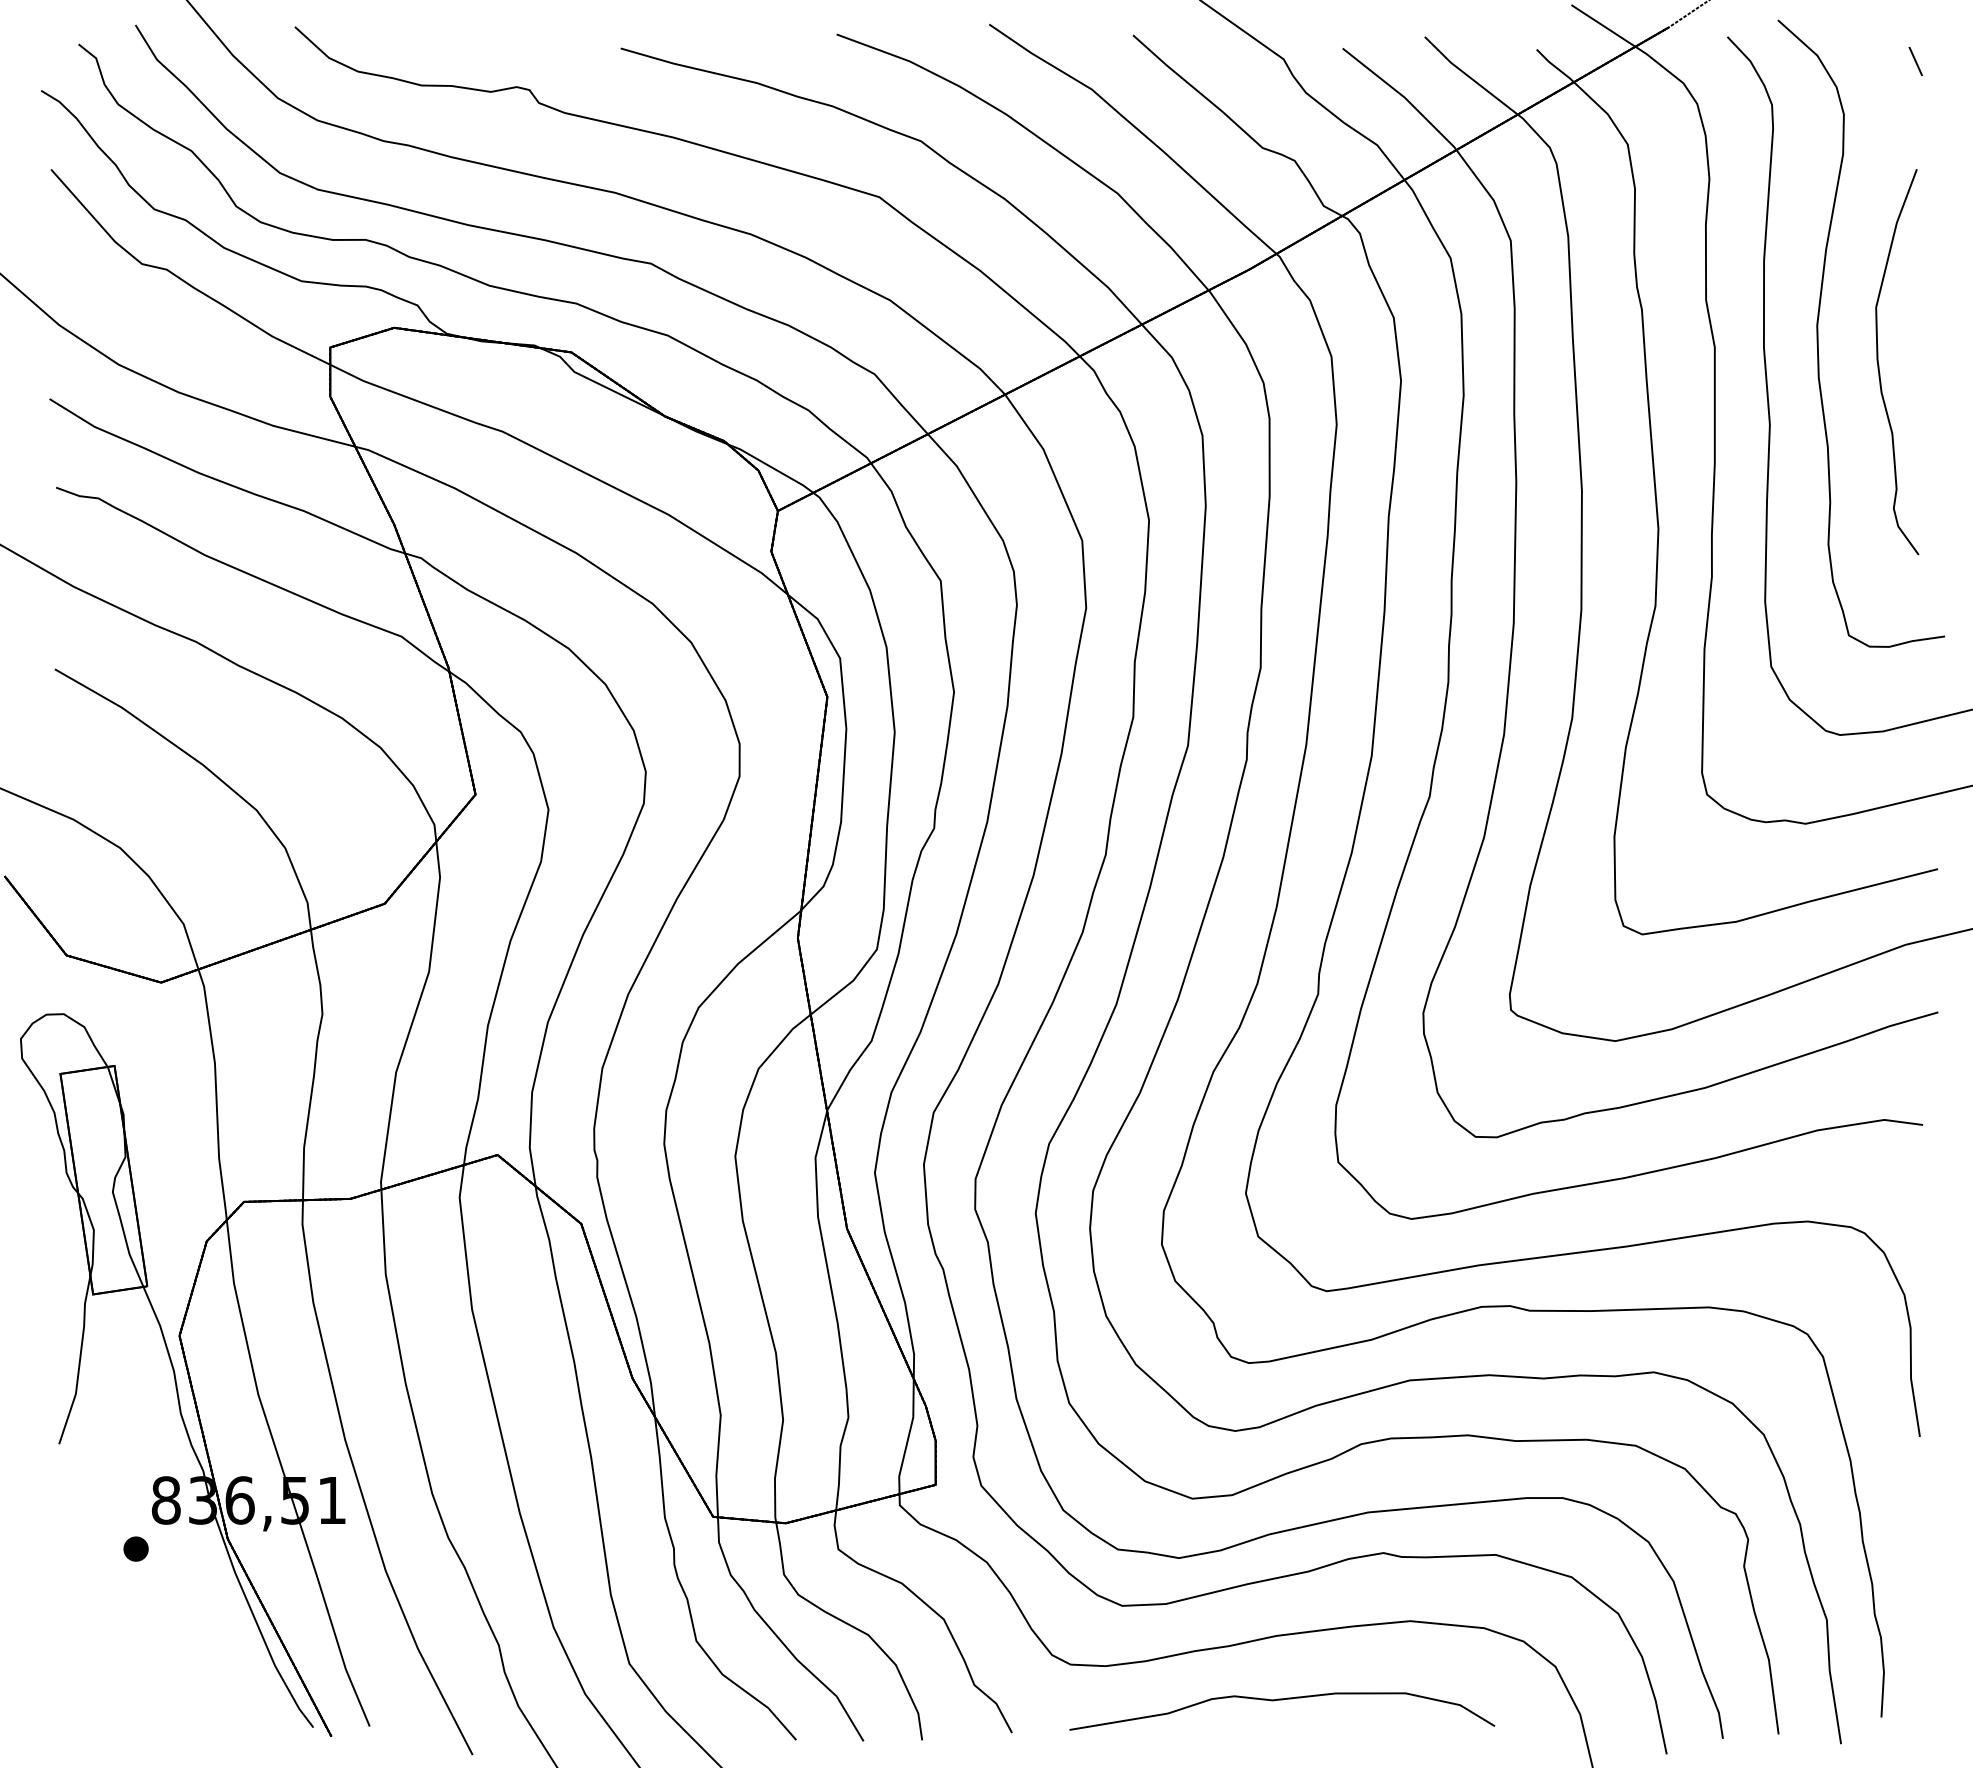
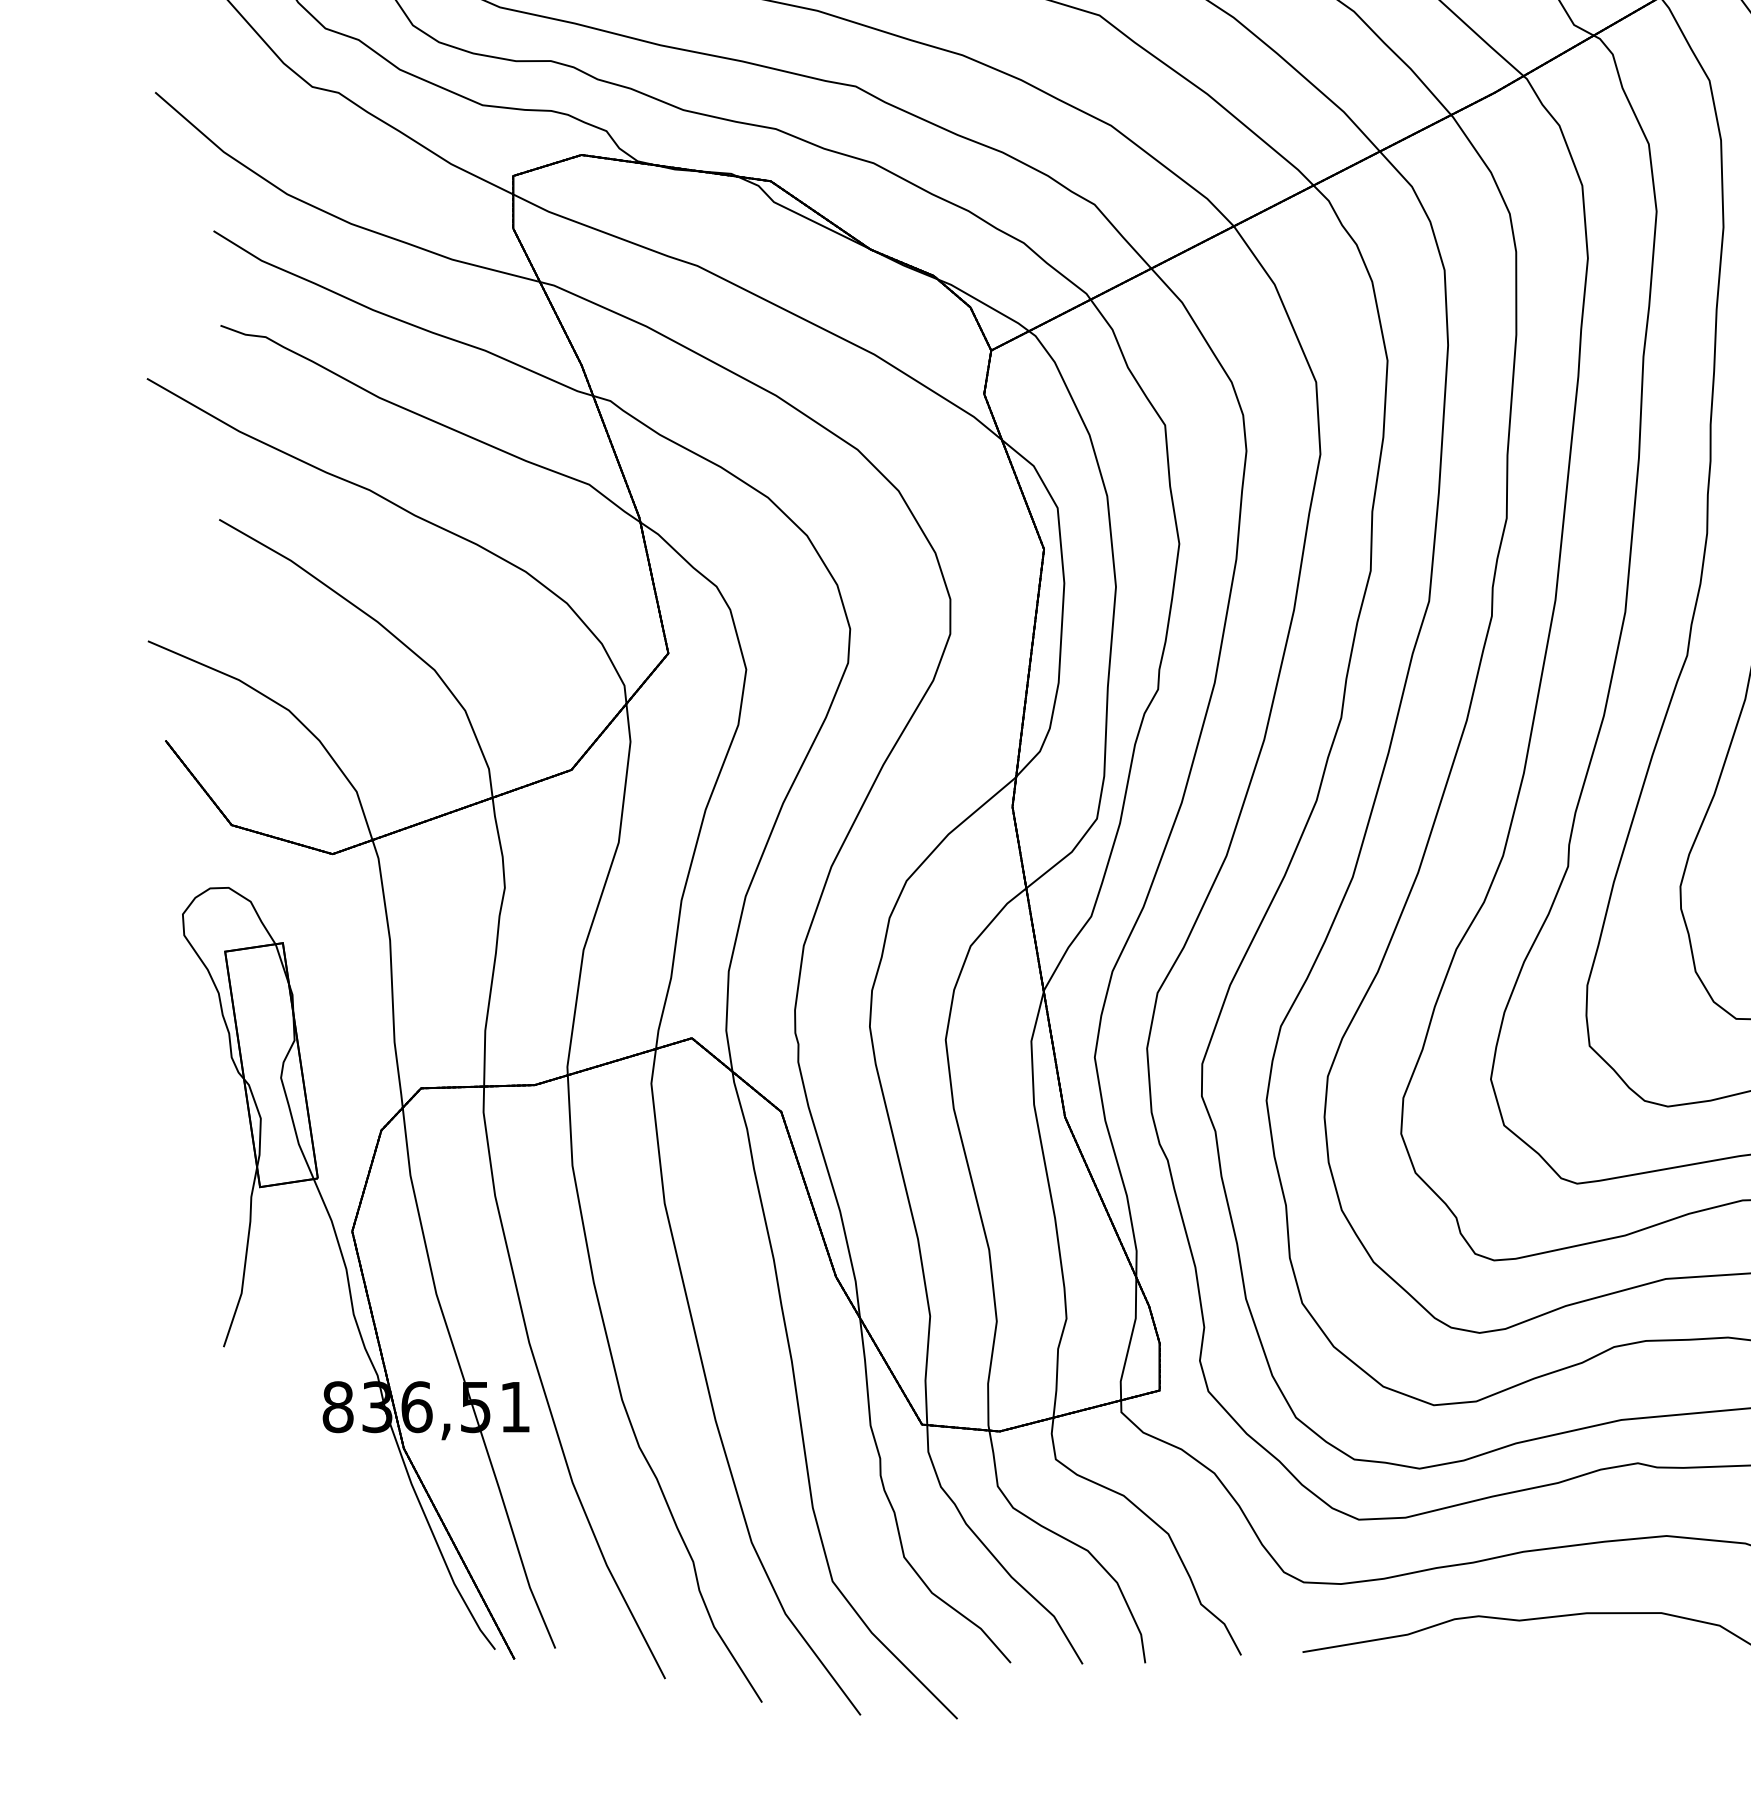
part: (135, 1548) -> (305, 1458), removed

